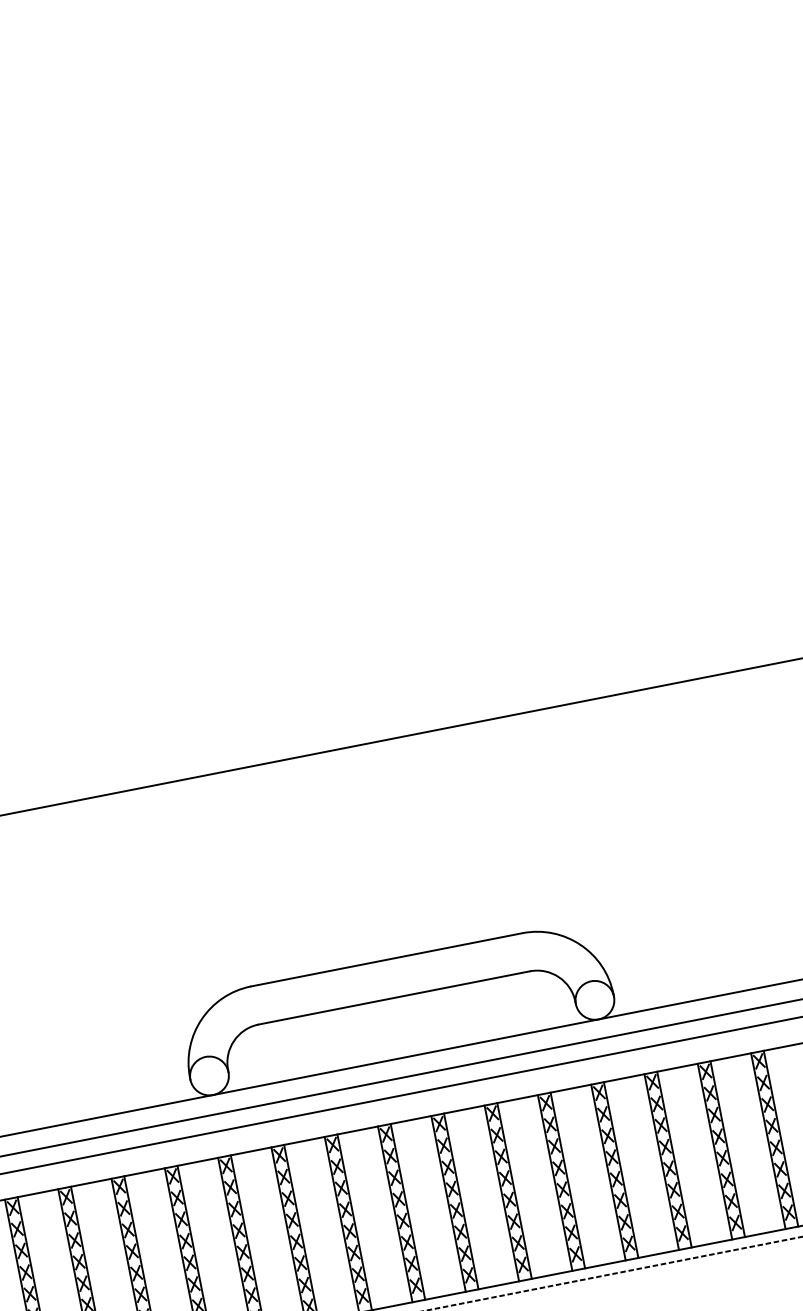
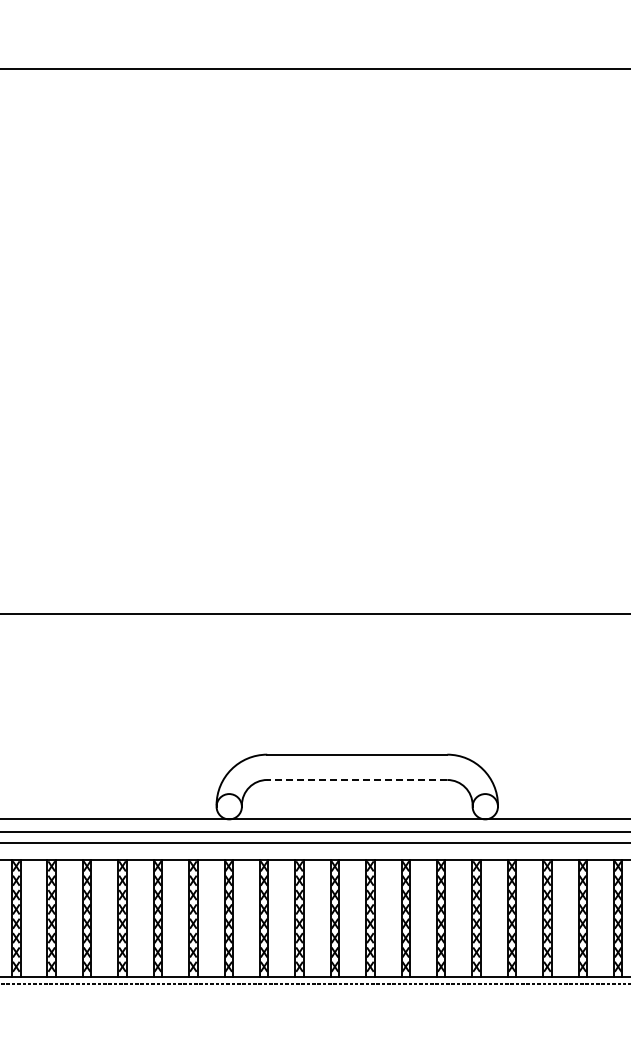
line: (392, 997) -> (356, 779), solid -> dashed

